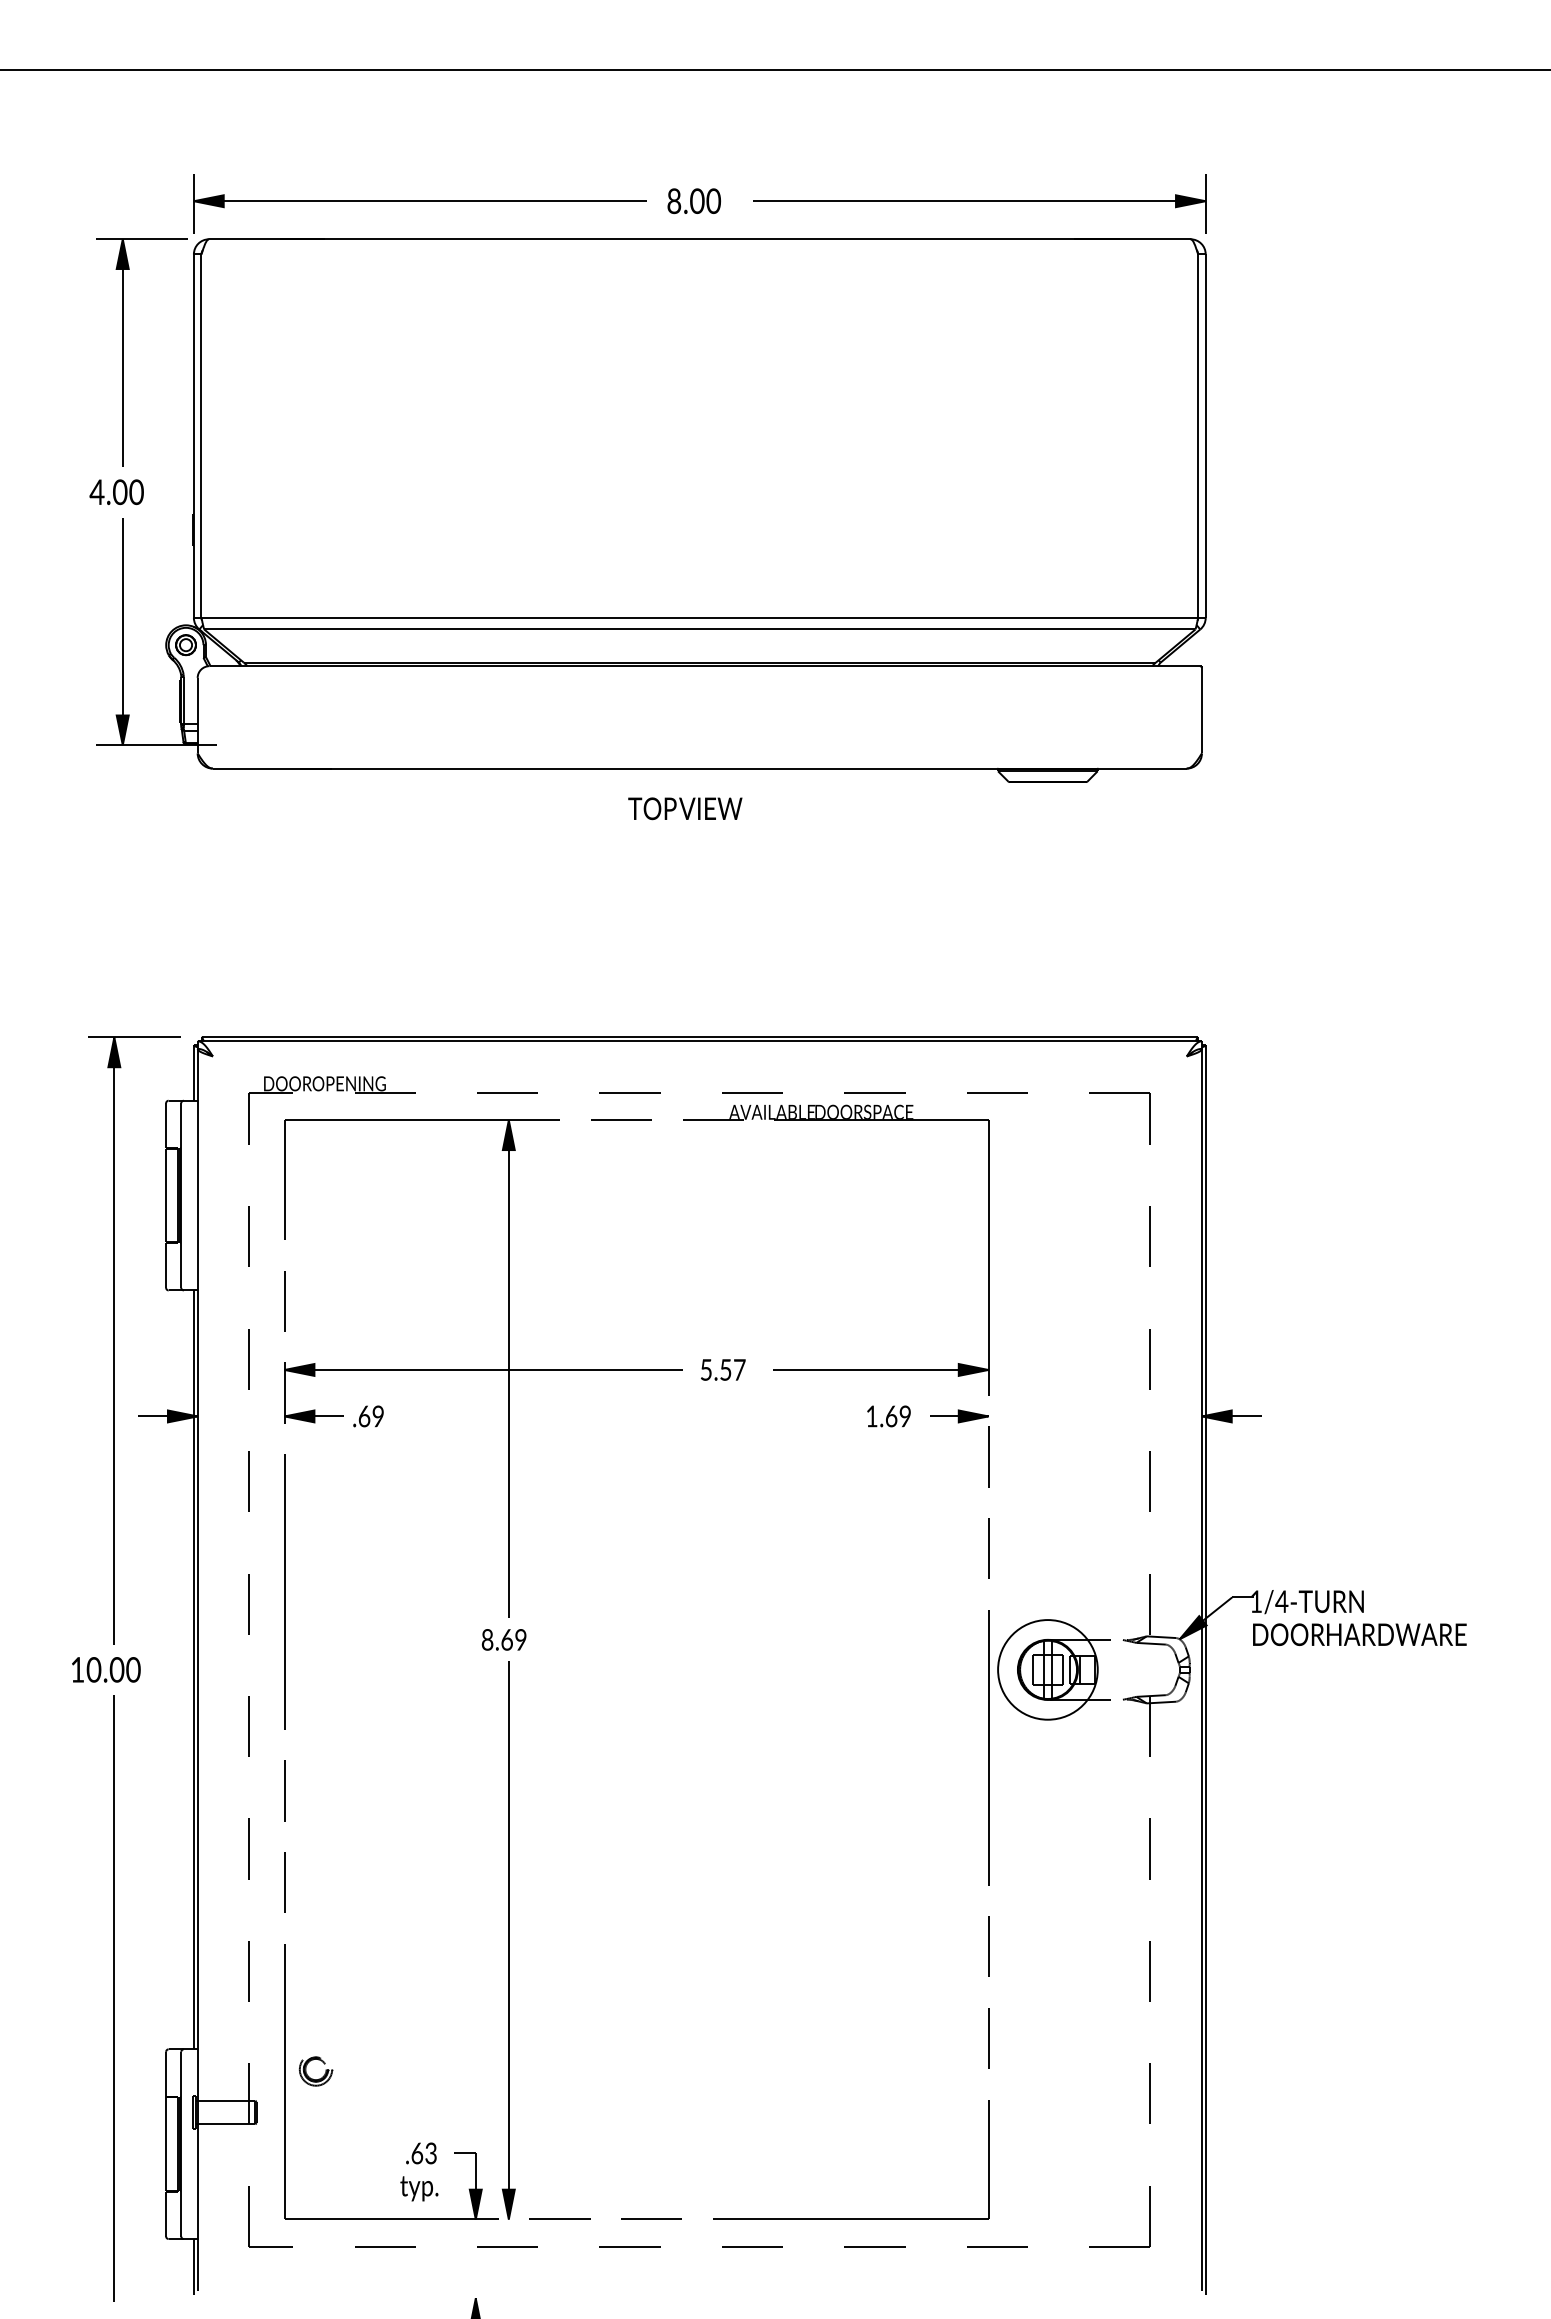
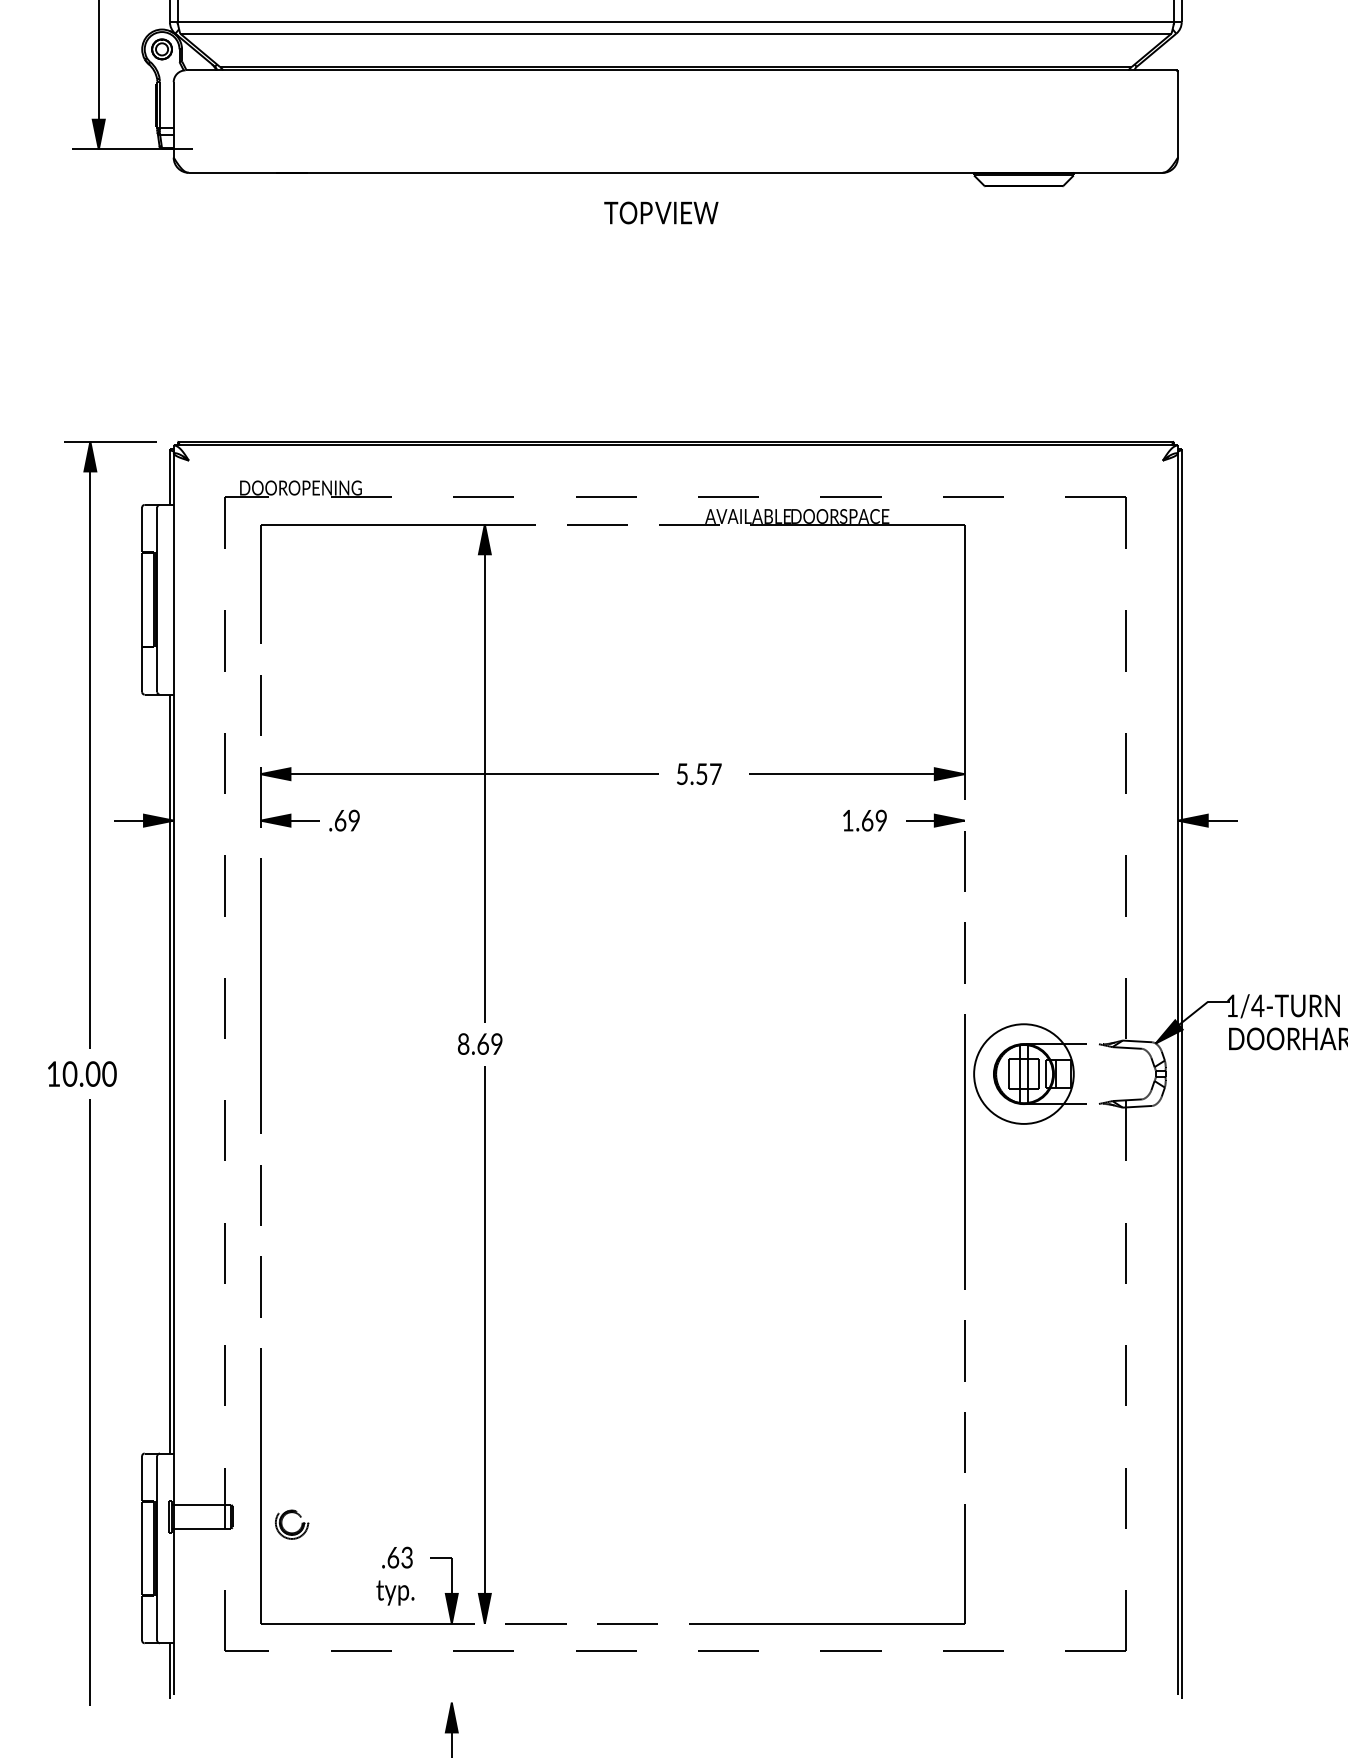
part: (313, 2078) -> (289, 1531), moved

